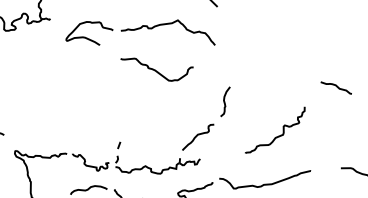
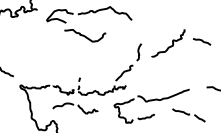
curve: (157, 69) -> (85, 35), moved
curve: (279, 134) -> (170, 45), moved

